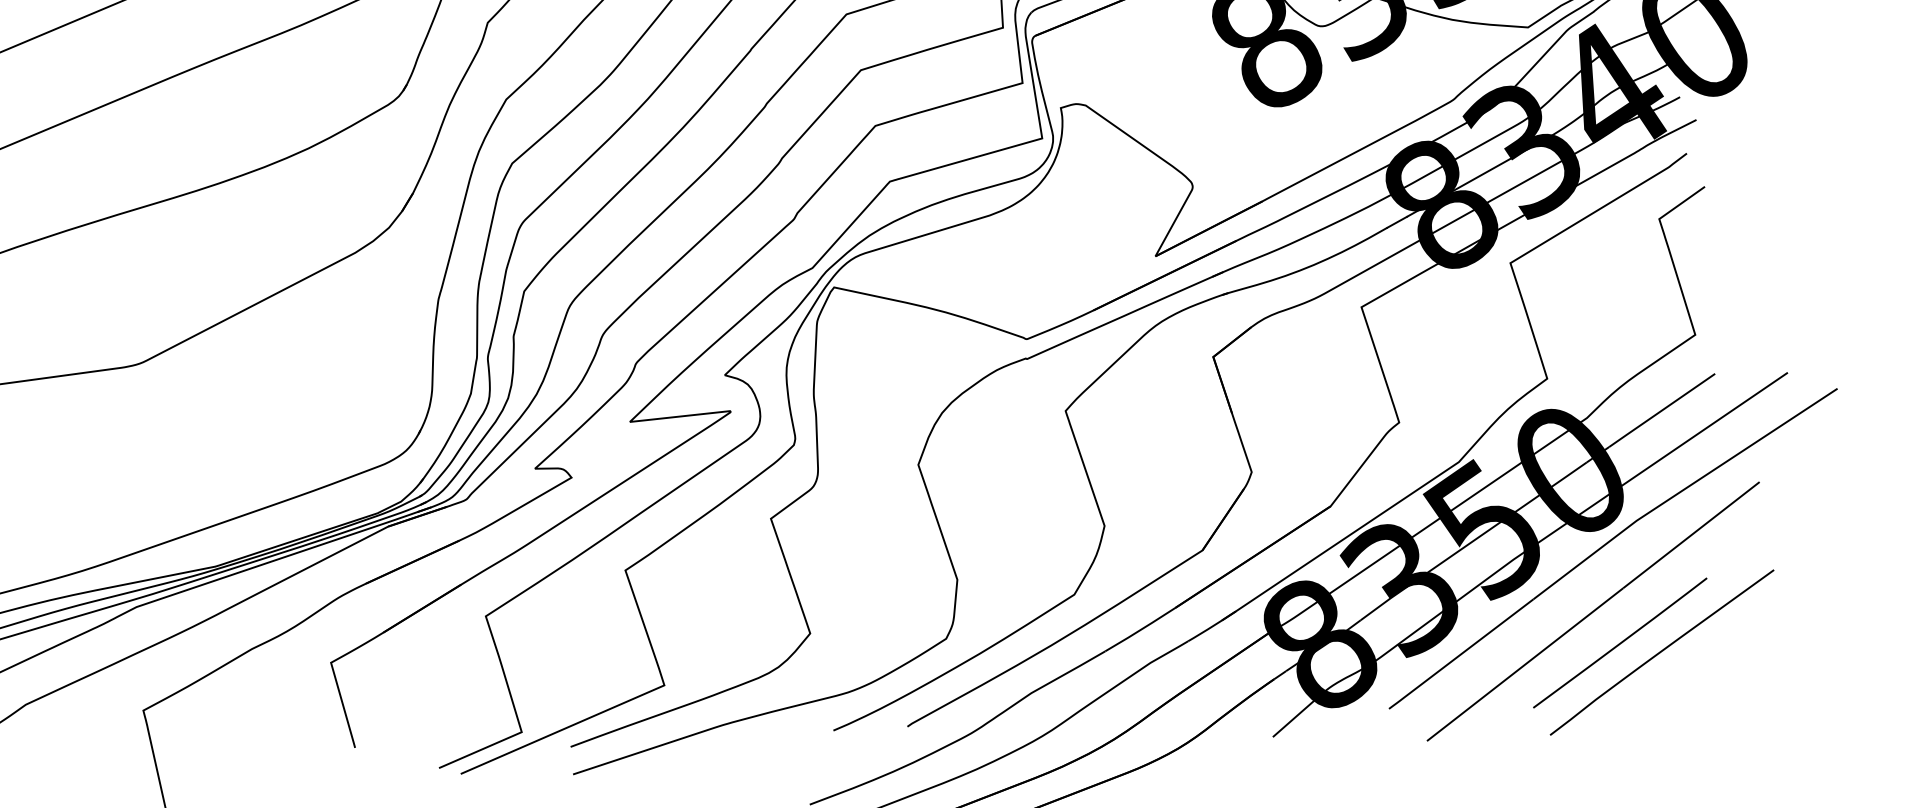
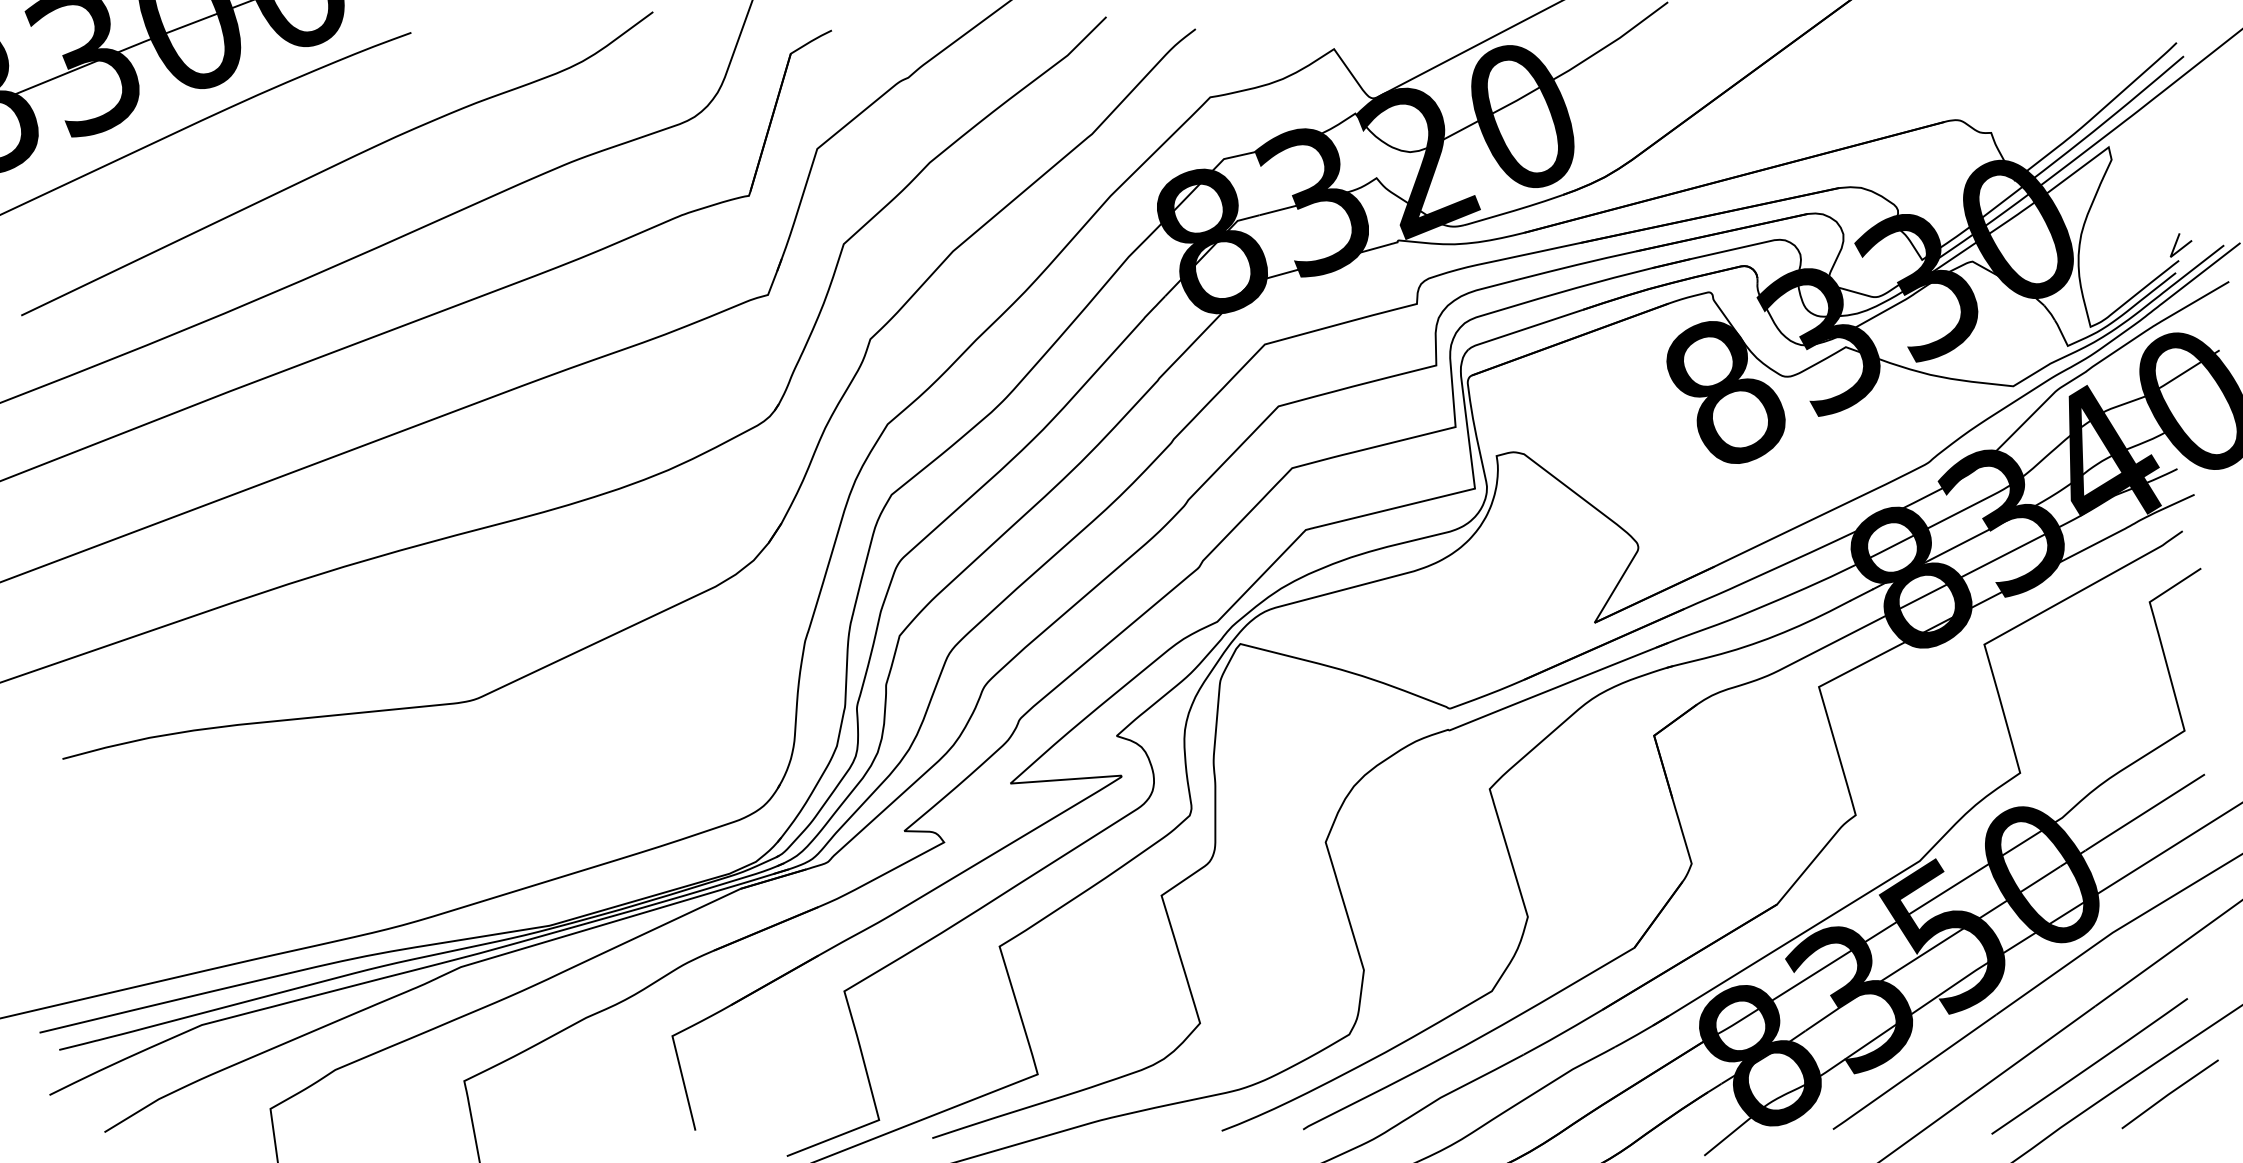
line: (1693, 665) -> (2169, 1094), added

